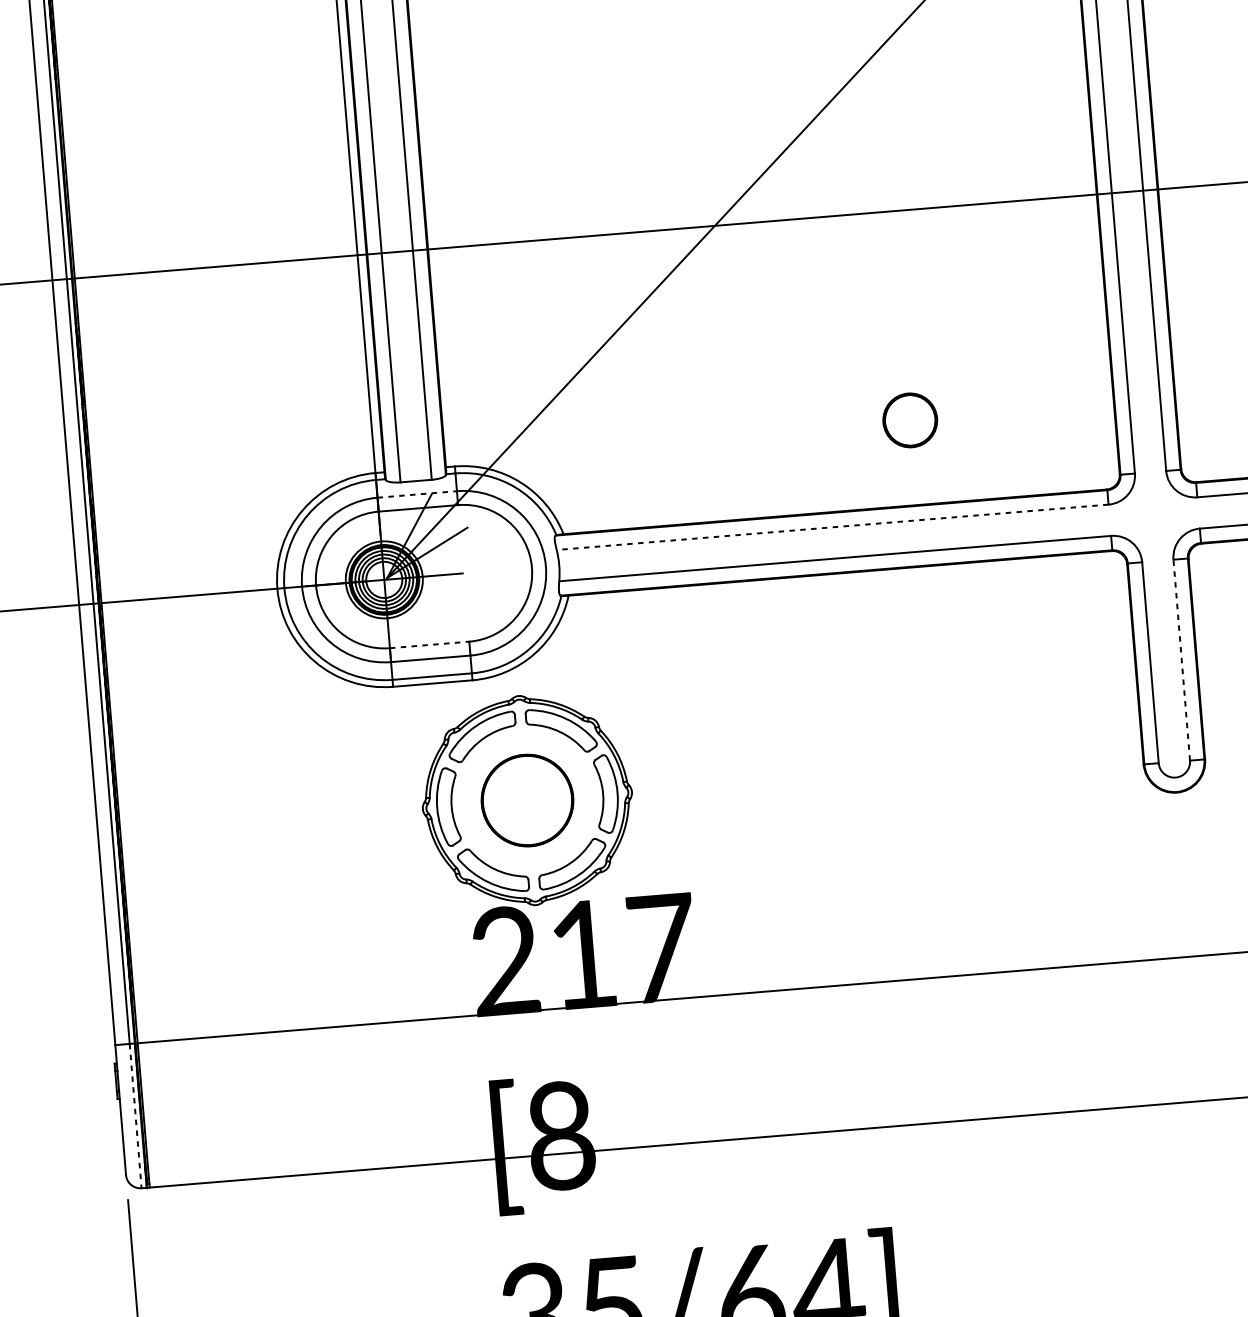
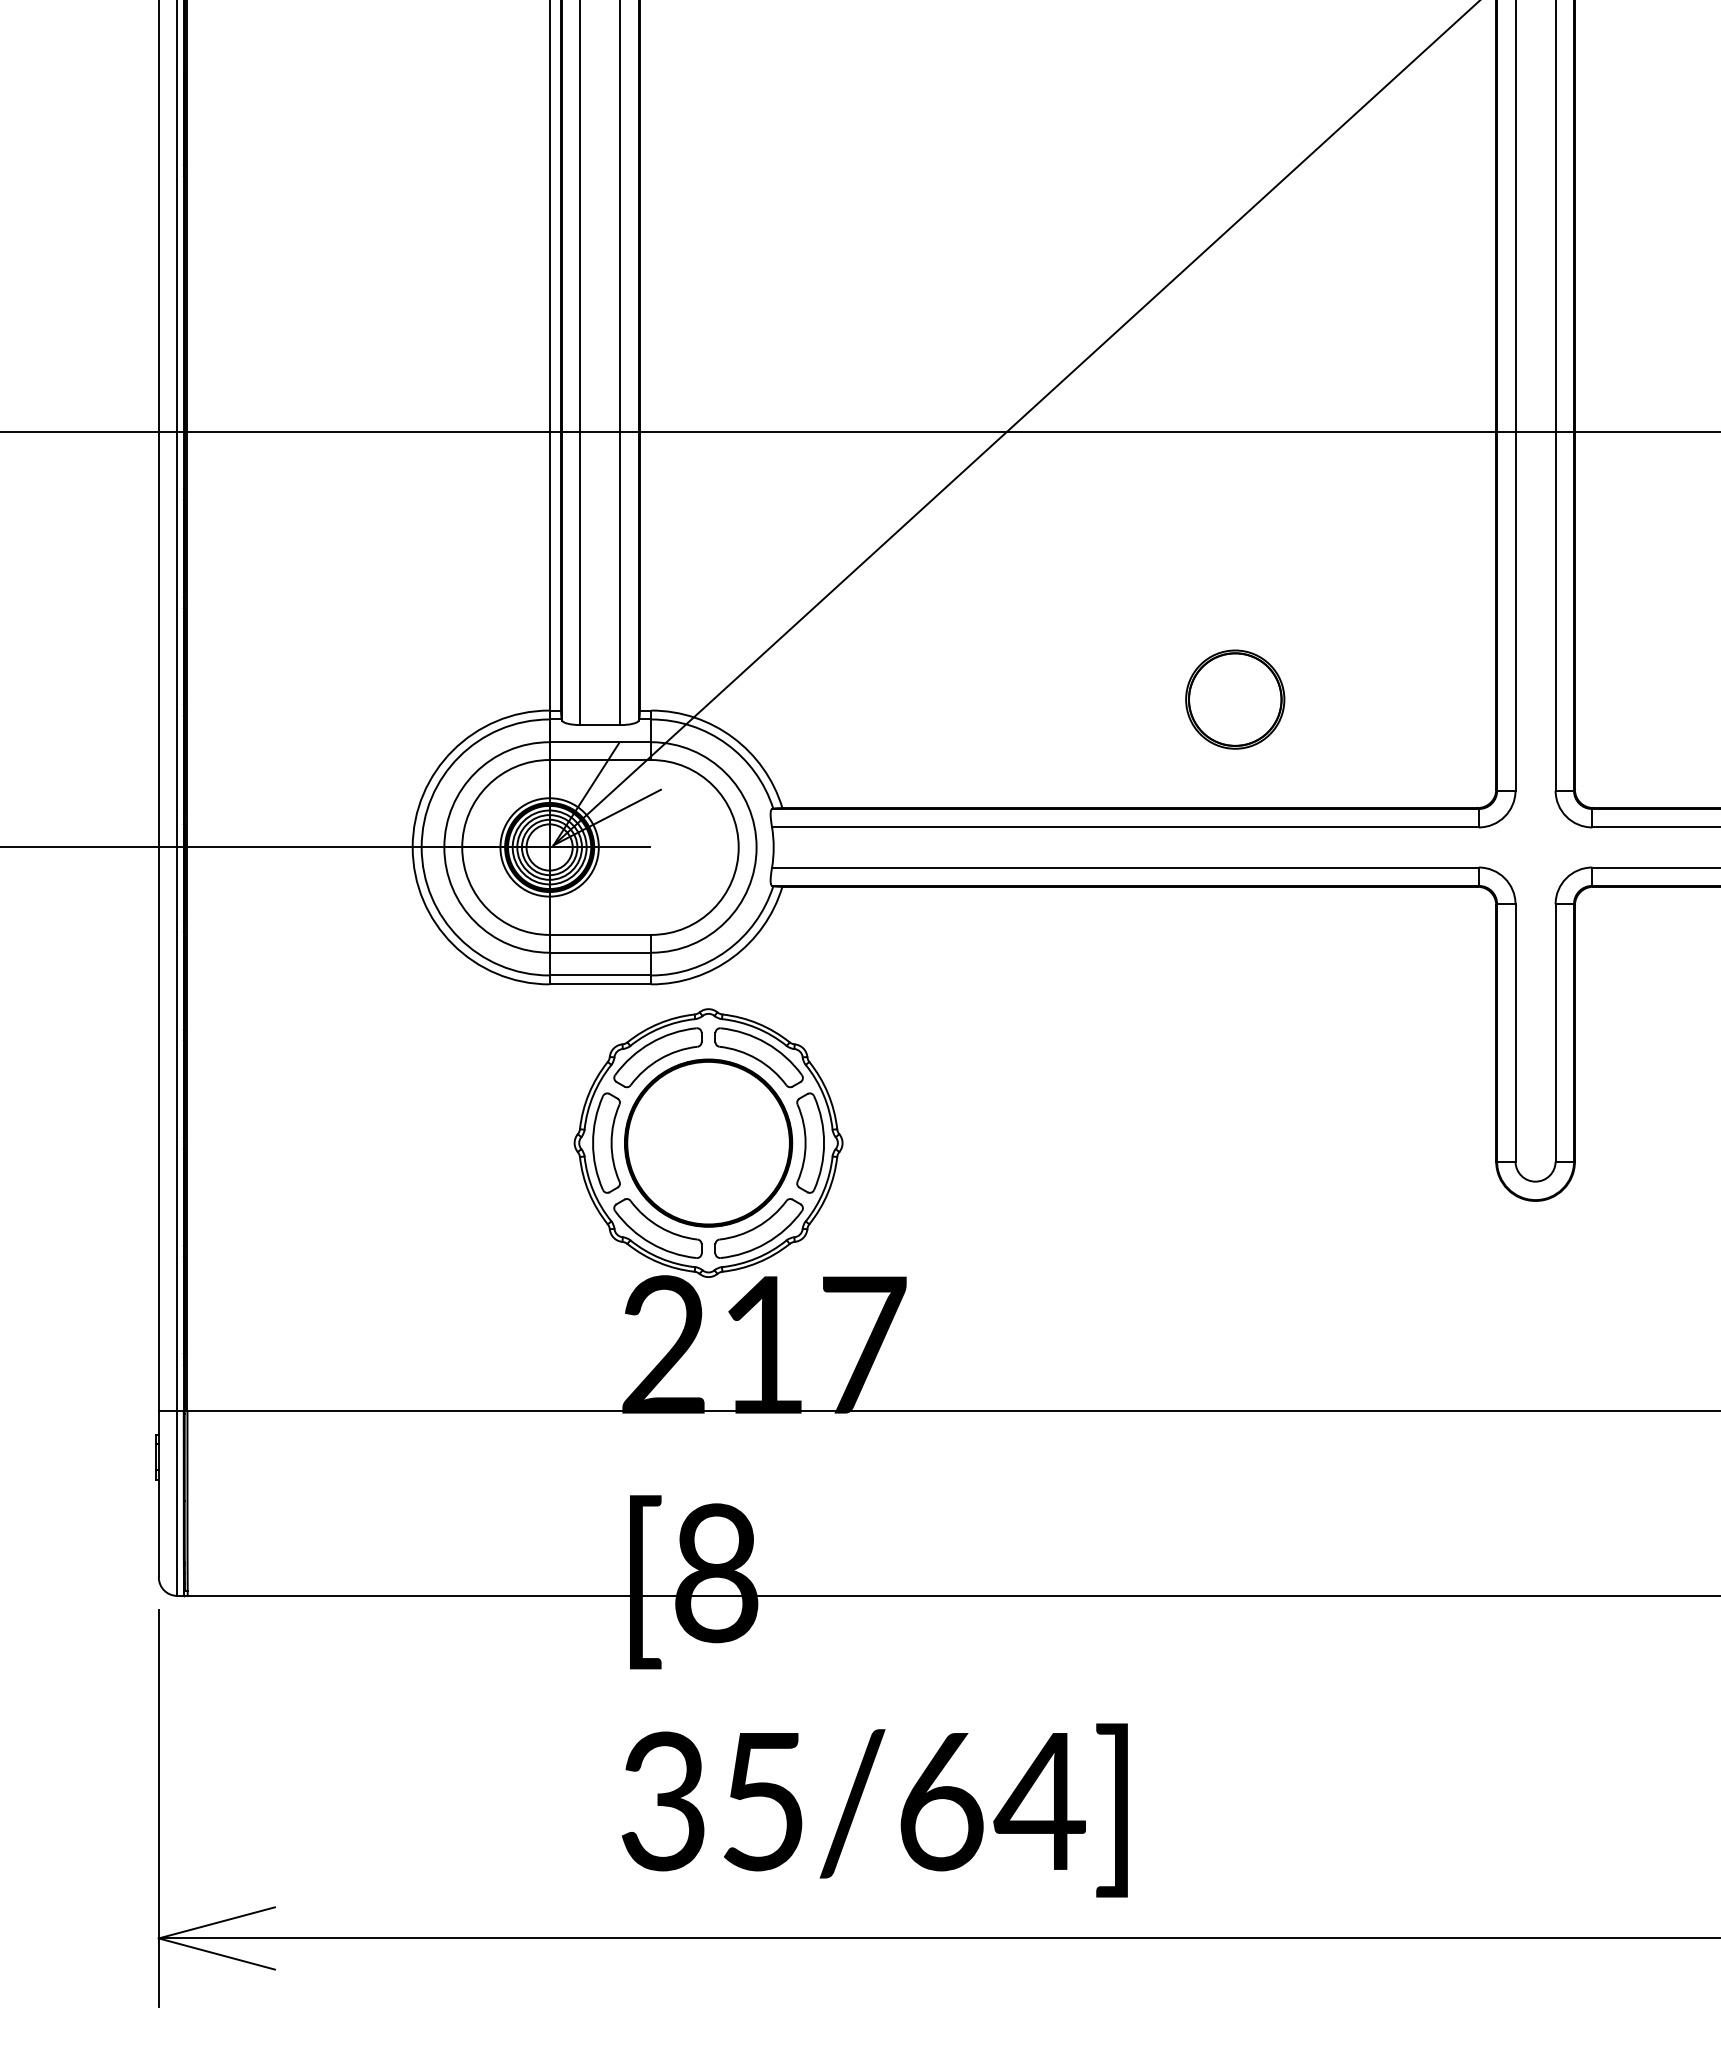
part: (910, 420) -> (1235, 699), size x1.43
line: (417, 494) -> (600, 742), dashed -> solid
line: (831, 527) -> (1124, 827), dashed -> solid
line: (429, 644) -> (600, 934), dashed -> solid
line: (1181, 659) -> (1555, 1032), dashed -> solid
part: (527, 800) -> (708, 1142), size x1.43
line: (135, 1116) -> (177, 1504), dashed -> solid

